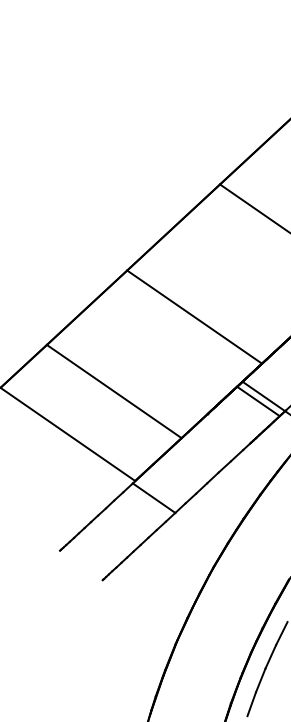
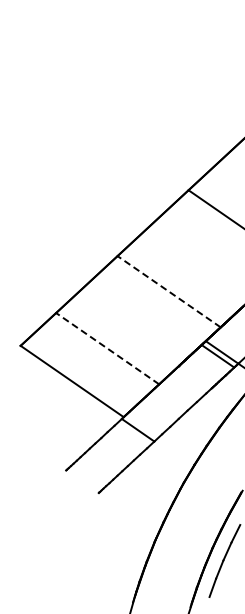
line: (195, 316) -> (169, 291), solid -> dashed
line: (114, 391) -> (107, 348), solid -> dashed

